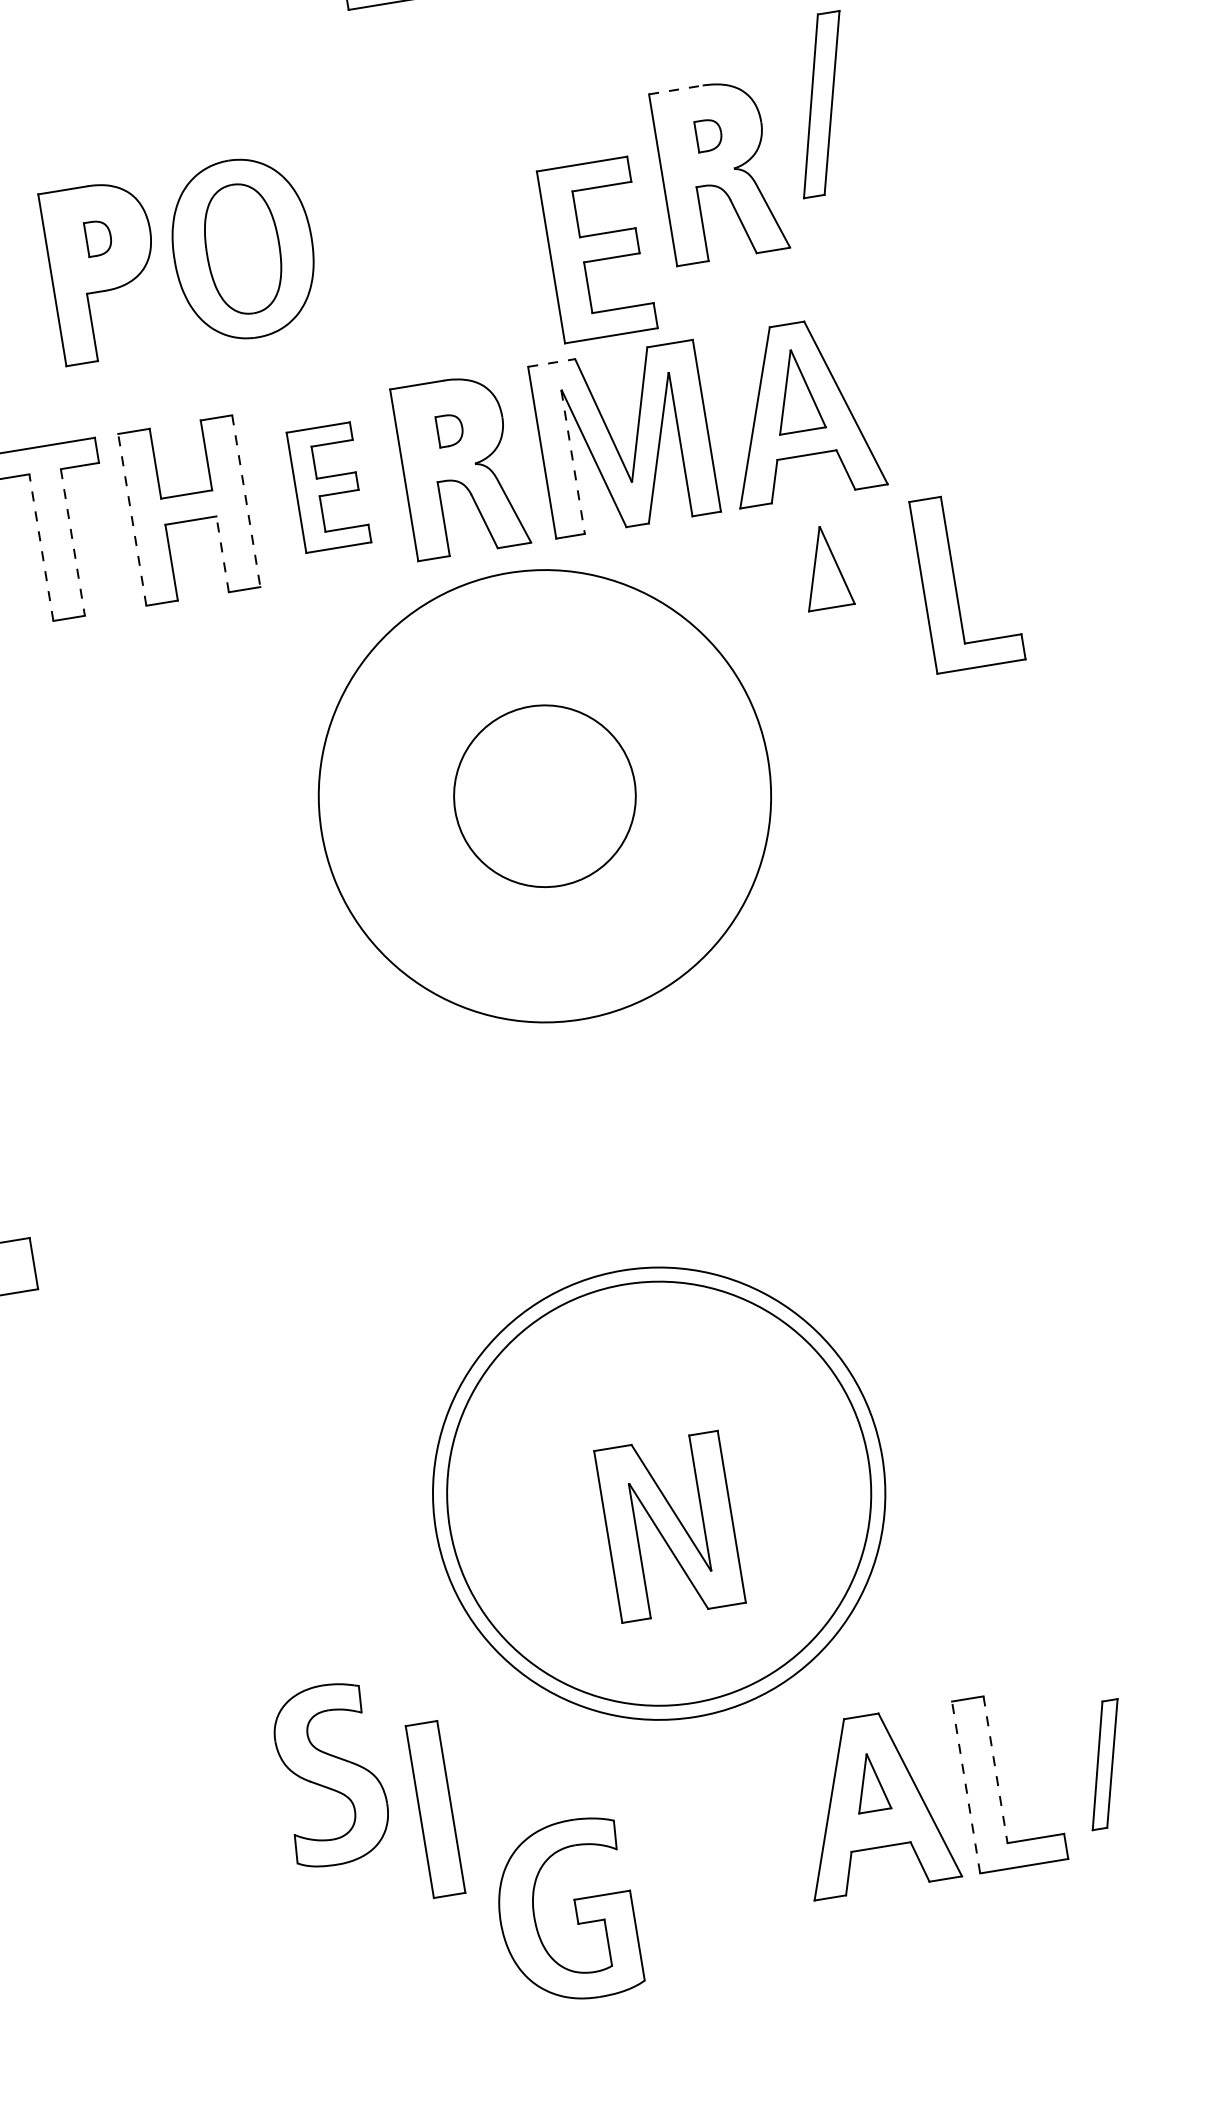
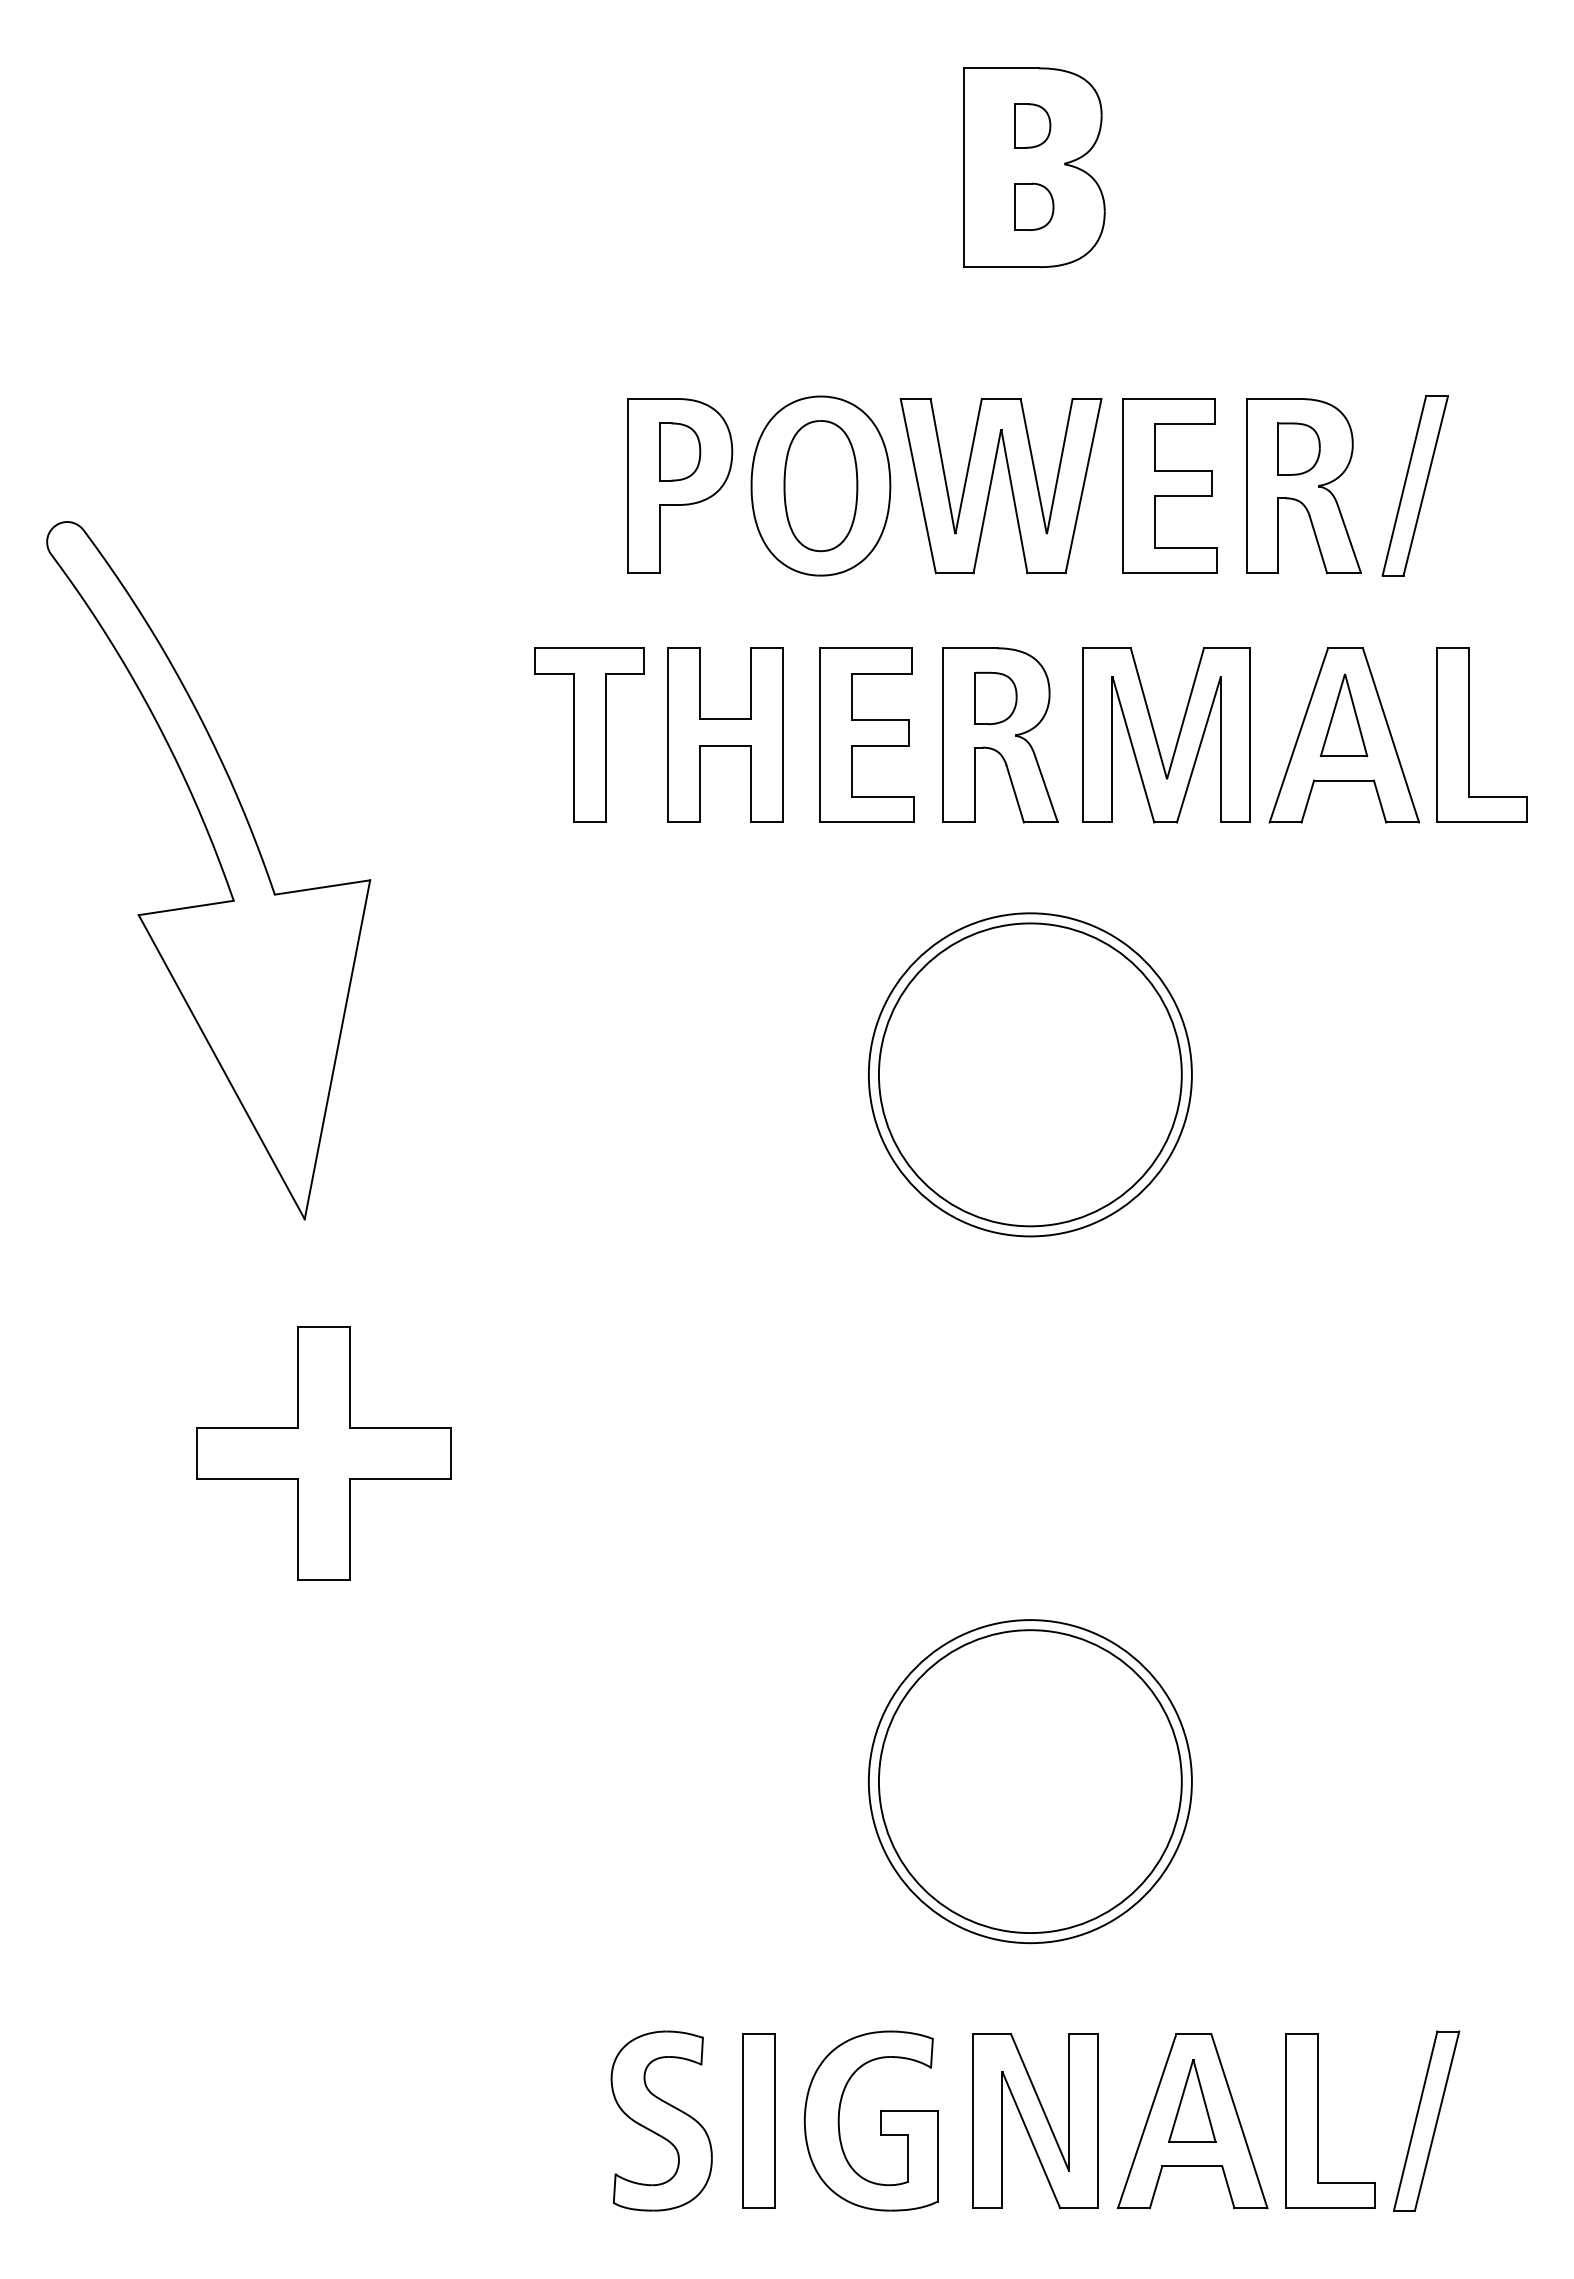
line: (676, 90) -> (1274, 399), dashed -> solid
part: (820, 104) -> (1414, 485), moved
part: (708, 134) -> (1298, 448), size x1.67
part: (411, 221) -> (991, 486), added
part: (98, 237) -> (680, 451), size x1.67
part: (596, 249) -> (1169, 485), moved
line: (552, 363) -> (1107, 648), dashed -> solid
part: (449, 430) -> (995, 698), size x1.67
line: (573, 461) -> (1112, 749), dashed -> solid
part: (328, 486) -> (866, 734), size x1.43
line: (246, 501) -> (783, 735), dashed -> solid
line: (131, 519) -> (667, 734), dashed -> solid
line: (72, 542) -> (605, 748), dashed -> solid
line: (41, 547) -> (573, 747), dashed -> solid
line: (222, 553) -> (751, 783), dashed -> solid
part: (824, 567) -> (1343, 894), removed
part: (954, 581) -> (1469, 734), moved
circle: (544, 796) -> (1029, 1074), size x0.71
circle: (544, 796) -> (1029, 1074), size x1.67
circle: (658, 1493) -> (1029, 1781), size x0.71
circle: (658, 1493) -> (1029, 1781), size x0.71
part: (669, 1527) -> (1035, 2121), moved
part: (1104, 1764) -> (1426, 2120), size x1.43
line: (995, 1769) -> (1317, 2108), dashed -> solid
part: (331, 1774) -> (661, 2120), moved
part: (870, 1782) -> (1192, 2100), size x1.43
line: (965, 1786) -> (1285, 2120), dashed -> solid
part: (435, 1808) -> (758, 2120), moved
part: (575, 1909) -> (880, 2120), moved

